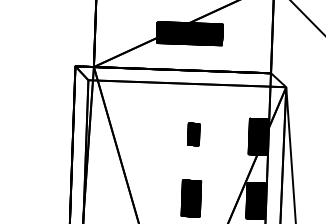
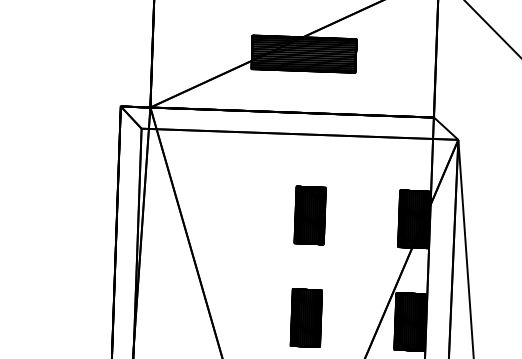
part: (193, 134) -> (309, 215), size x1.67

